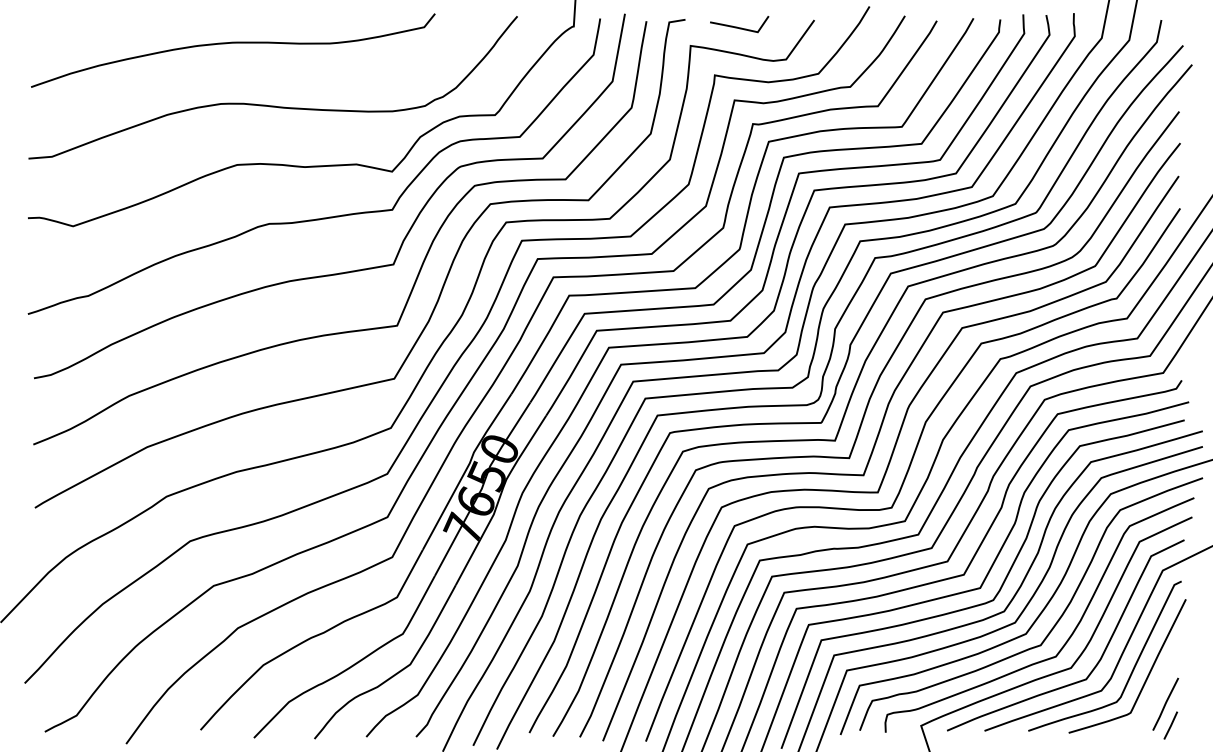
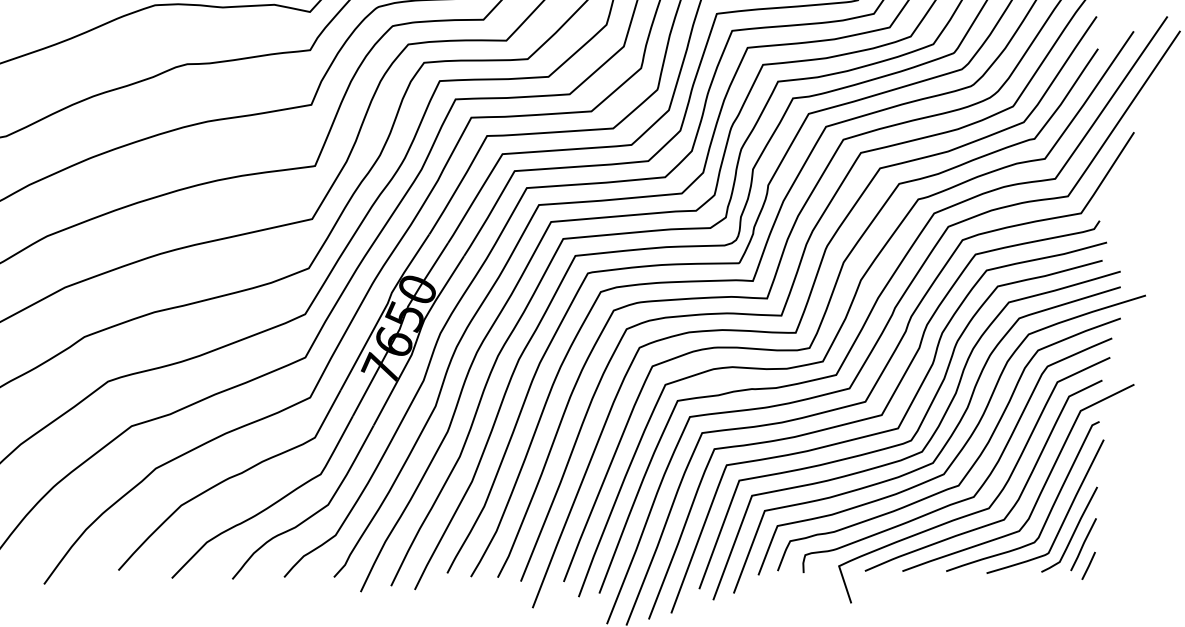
curve: (1155, 691) -> (1073, 531), added

